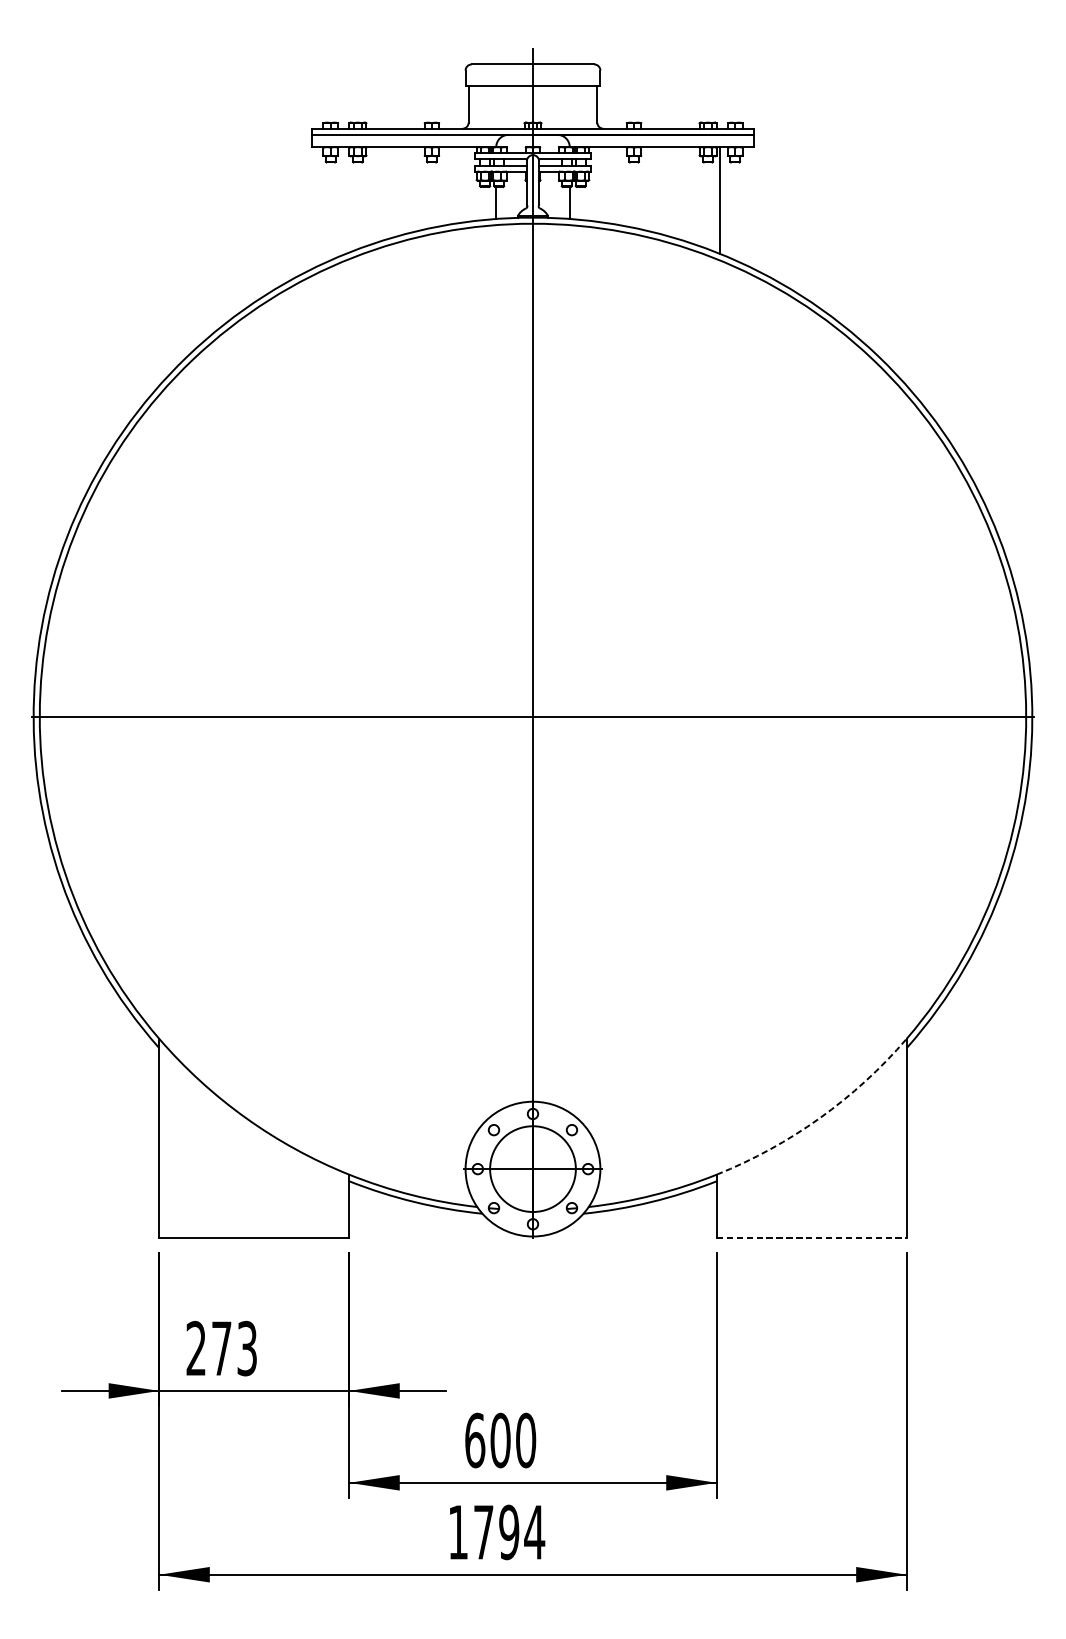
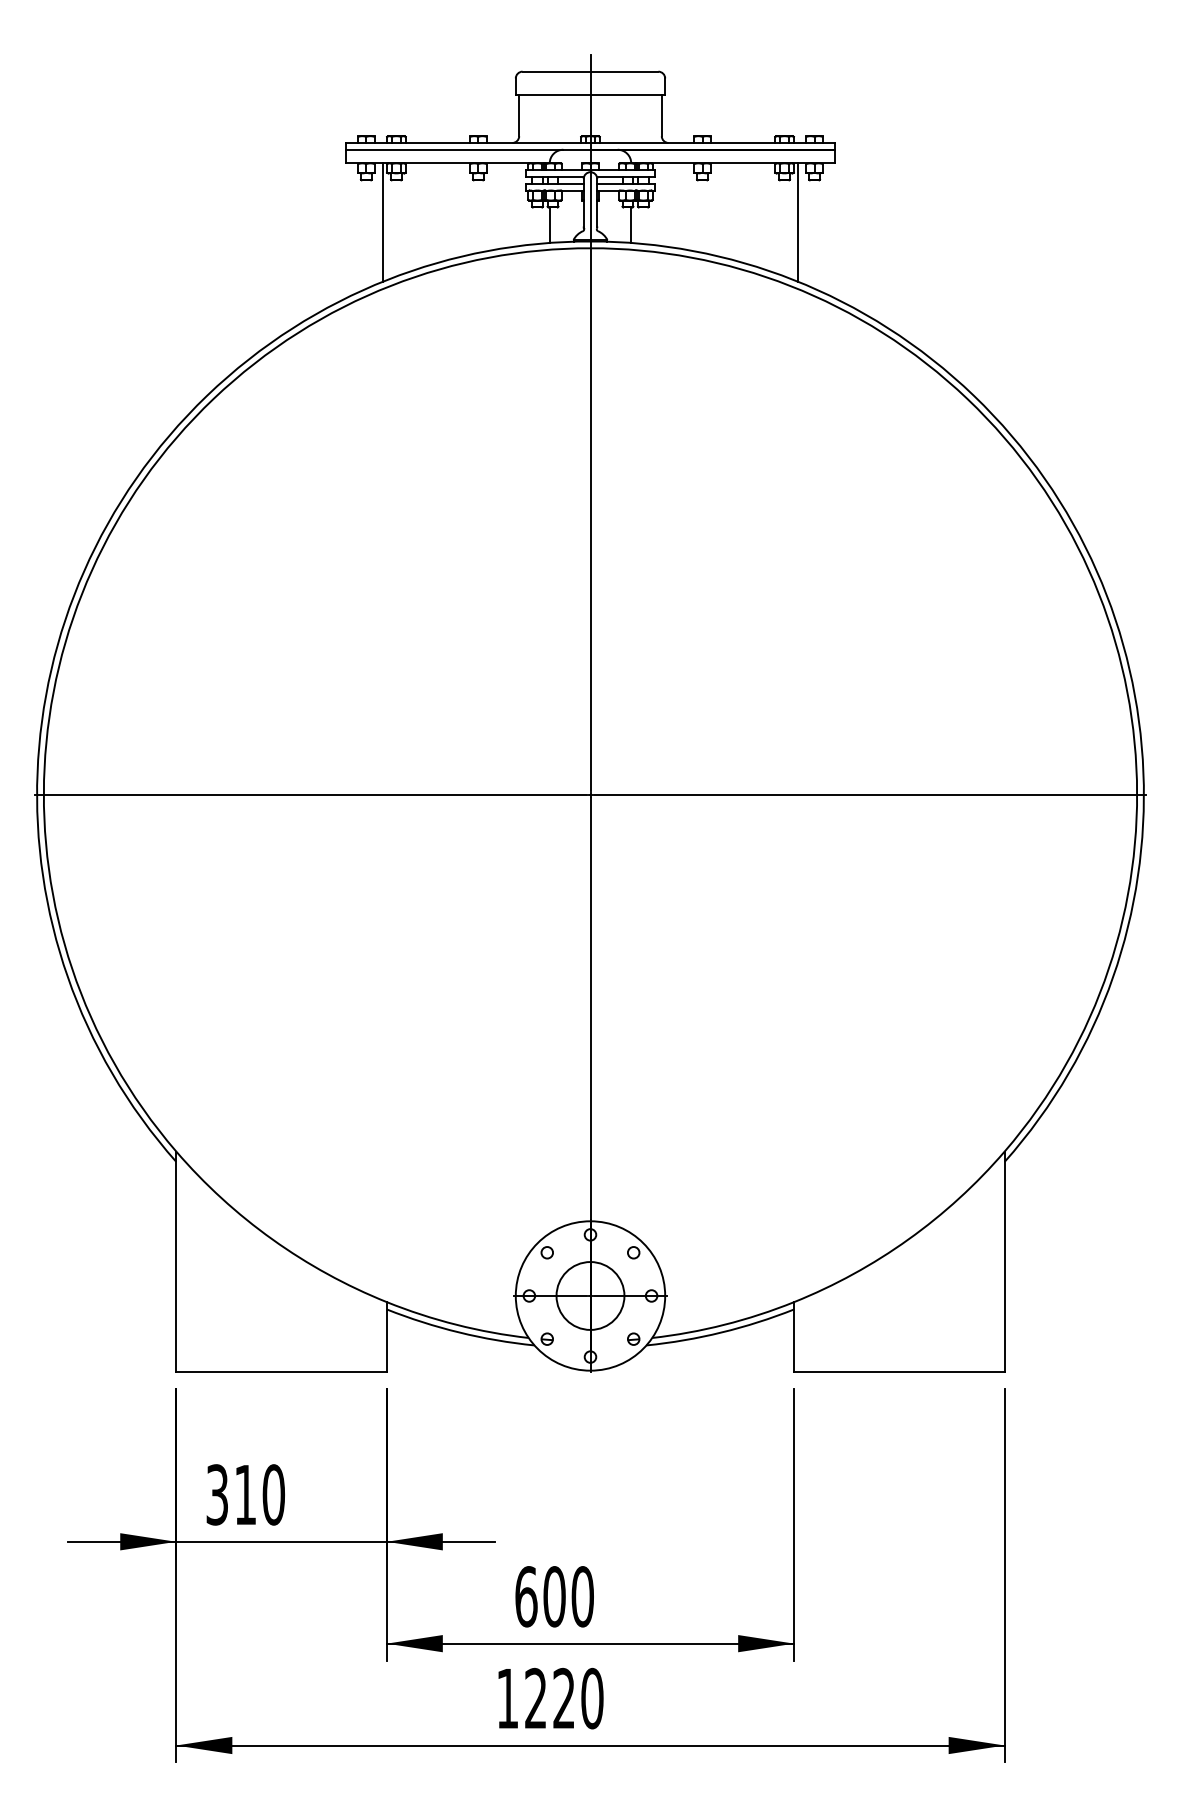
line: (346, 200) -> (383, 222), added
arc: (819, 1118) -> (908, 1239), dashed -> solid
circle: (533, 1168) -> (590, 1295), size x0.71
line: (811, 1238) -> (899, 1372), dashed -> solid
text: (221, 1348) -> (245, 1494), 273 -> 310
text: (509, 1532) -> (564, 1698), 1794 -> 1220

